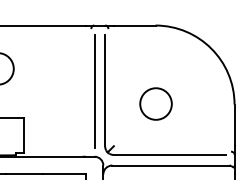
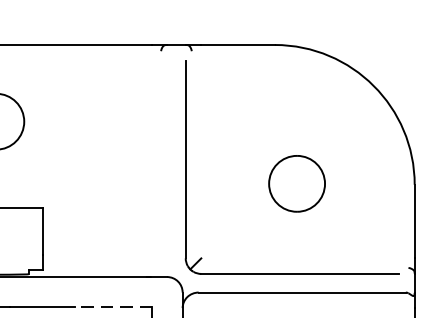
line: (94, 90) -> (166, 159), removed
part: (155, 103) -> (296, 182), moved
line: (64, 173) -> (113, 306), solid -> dashed

